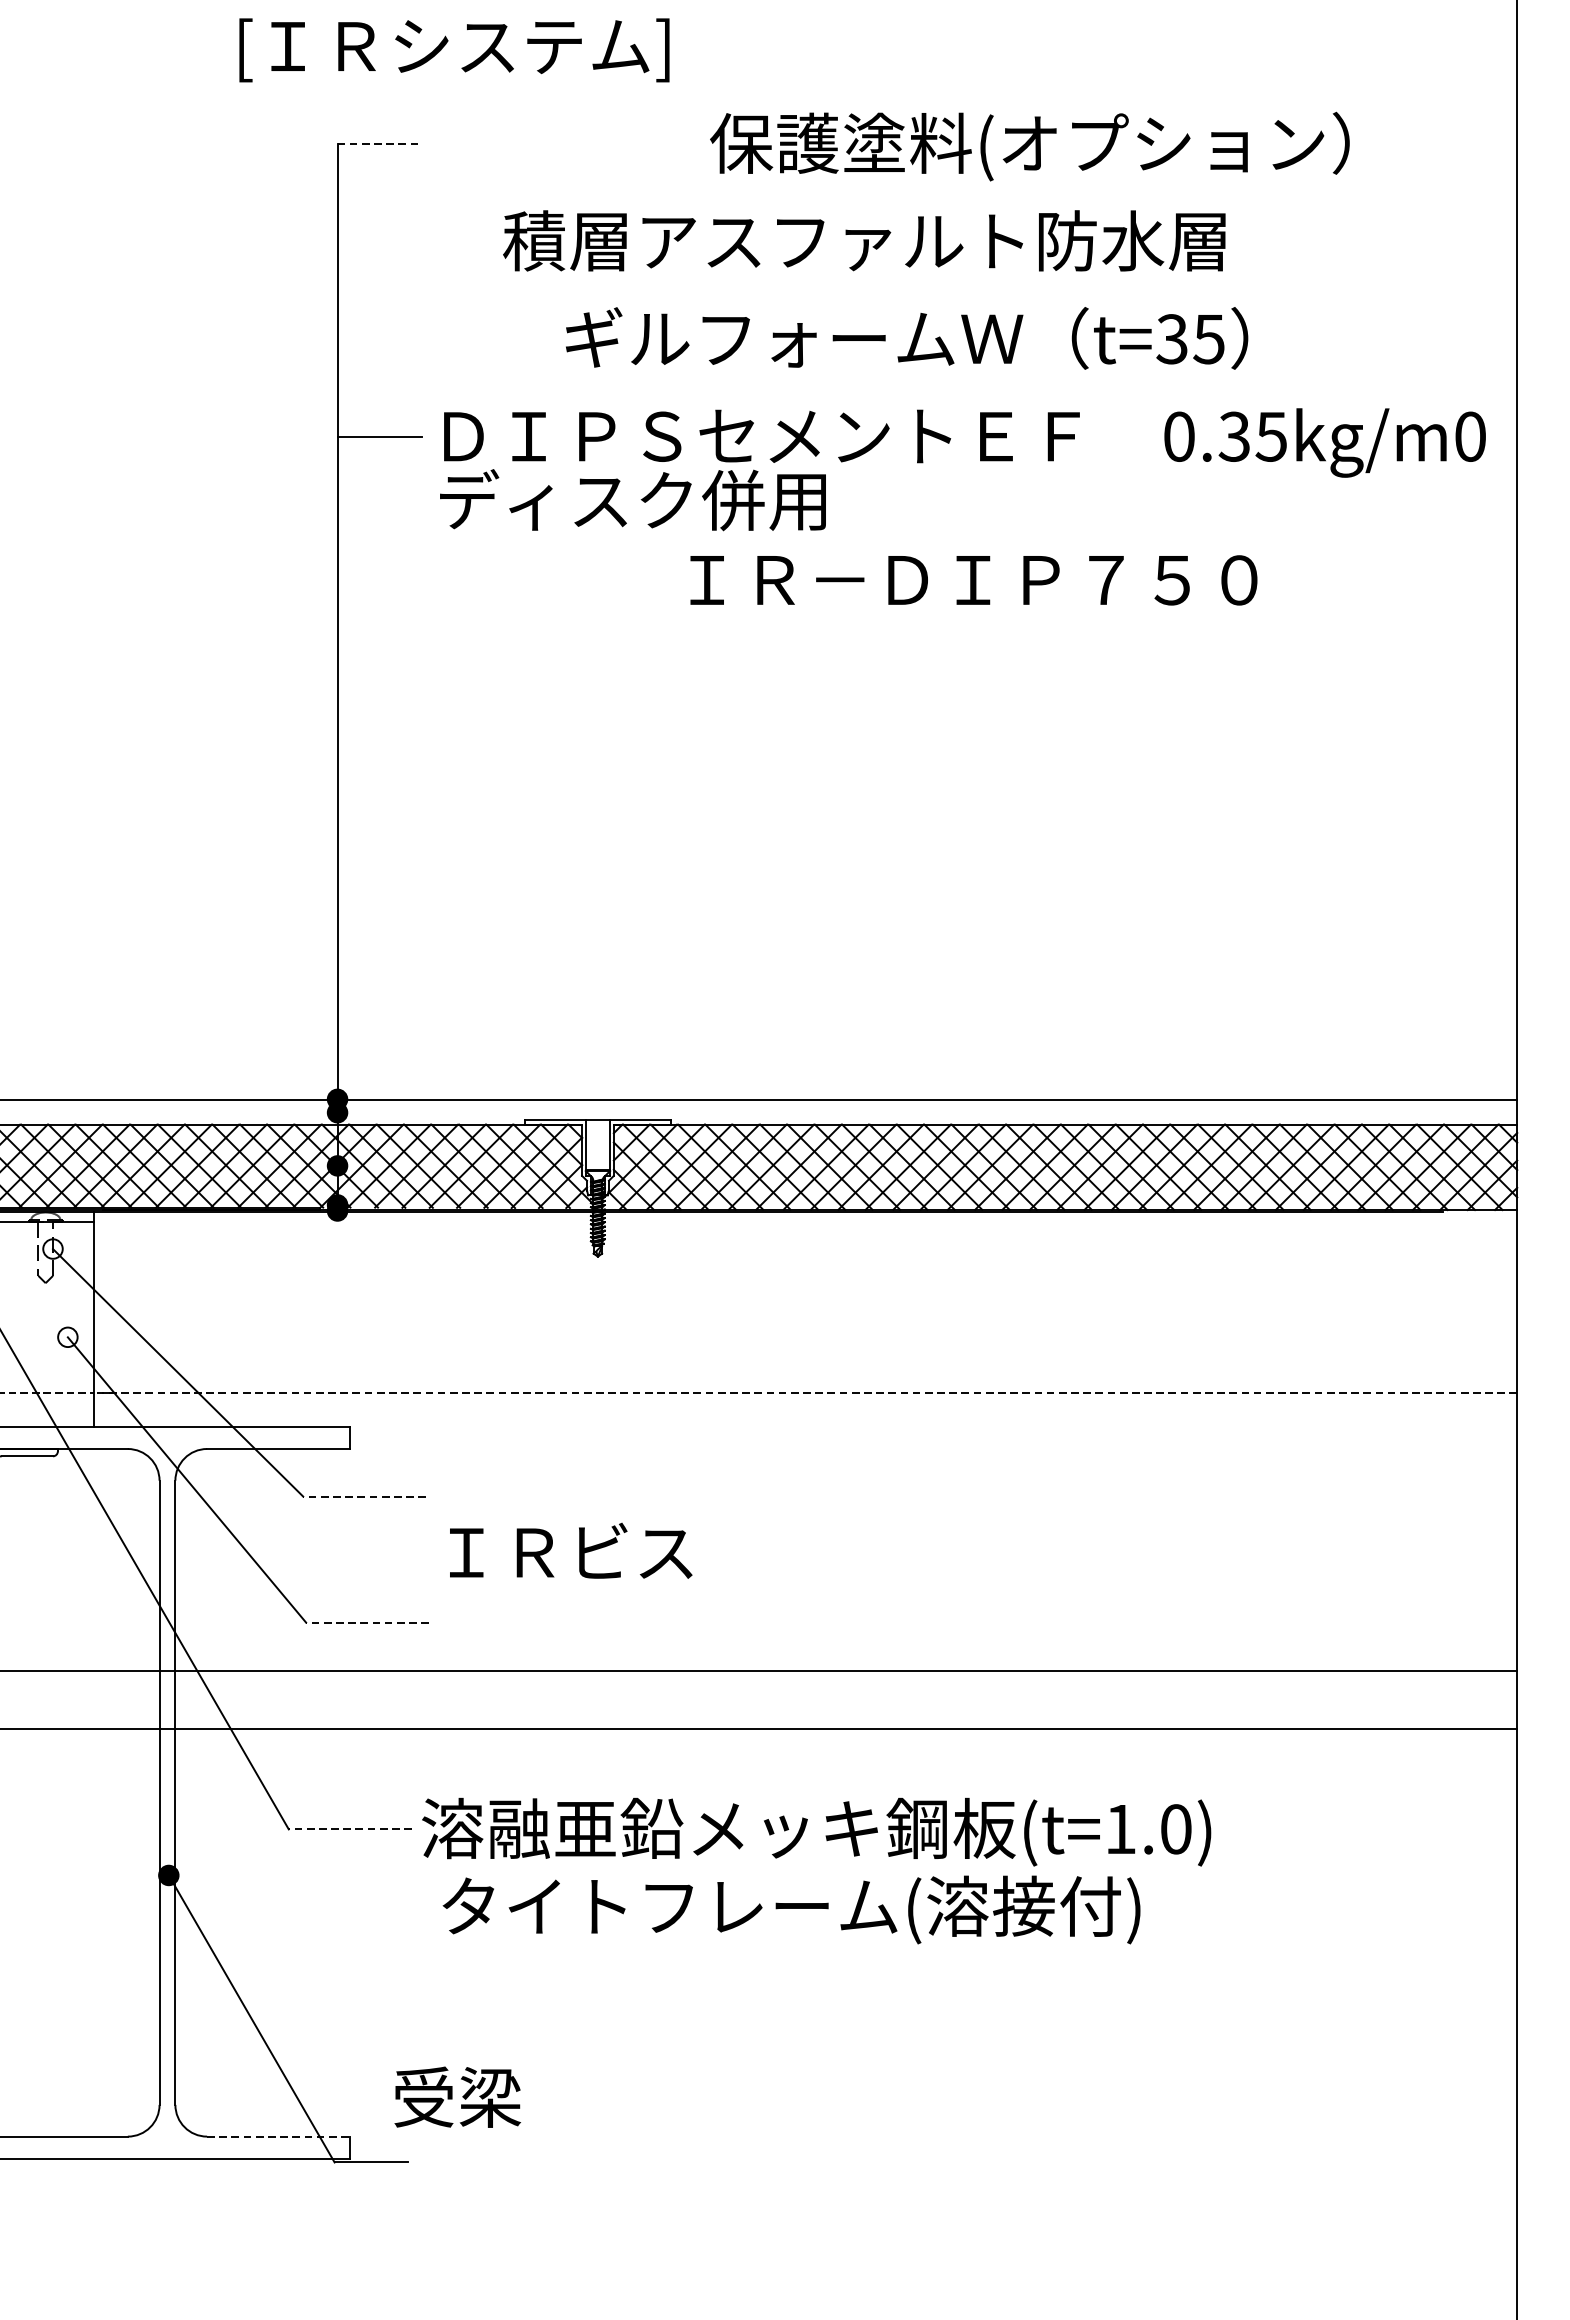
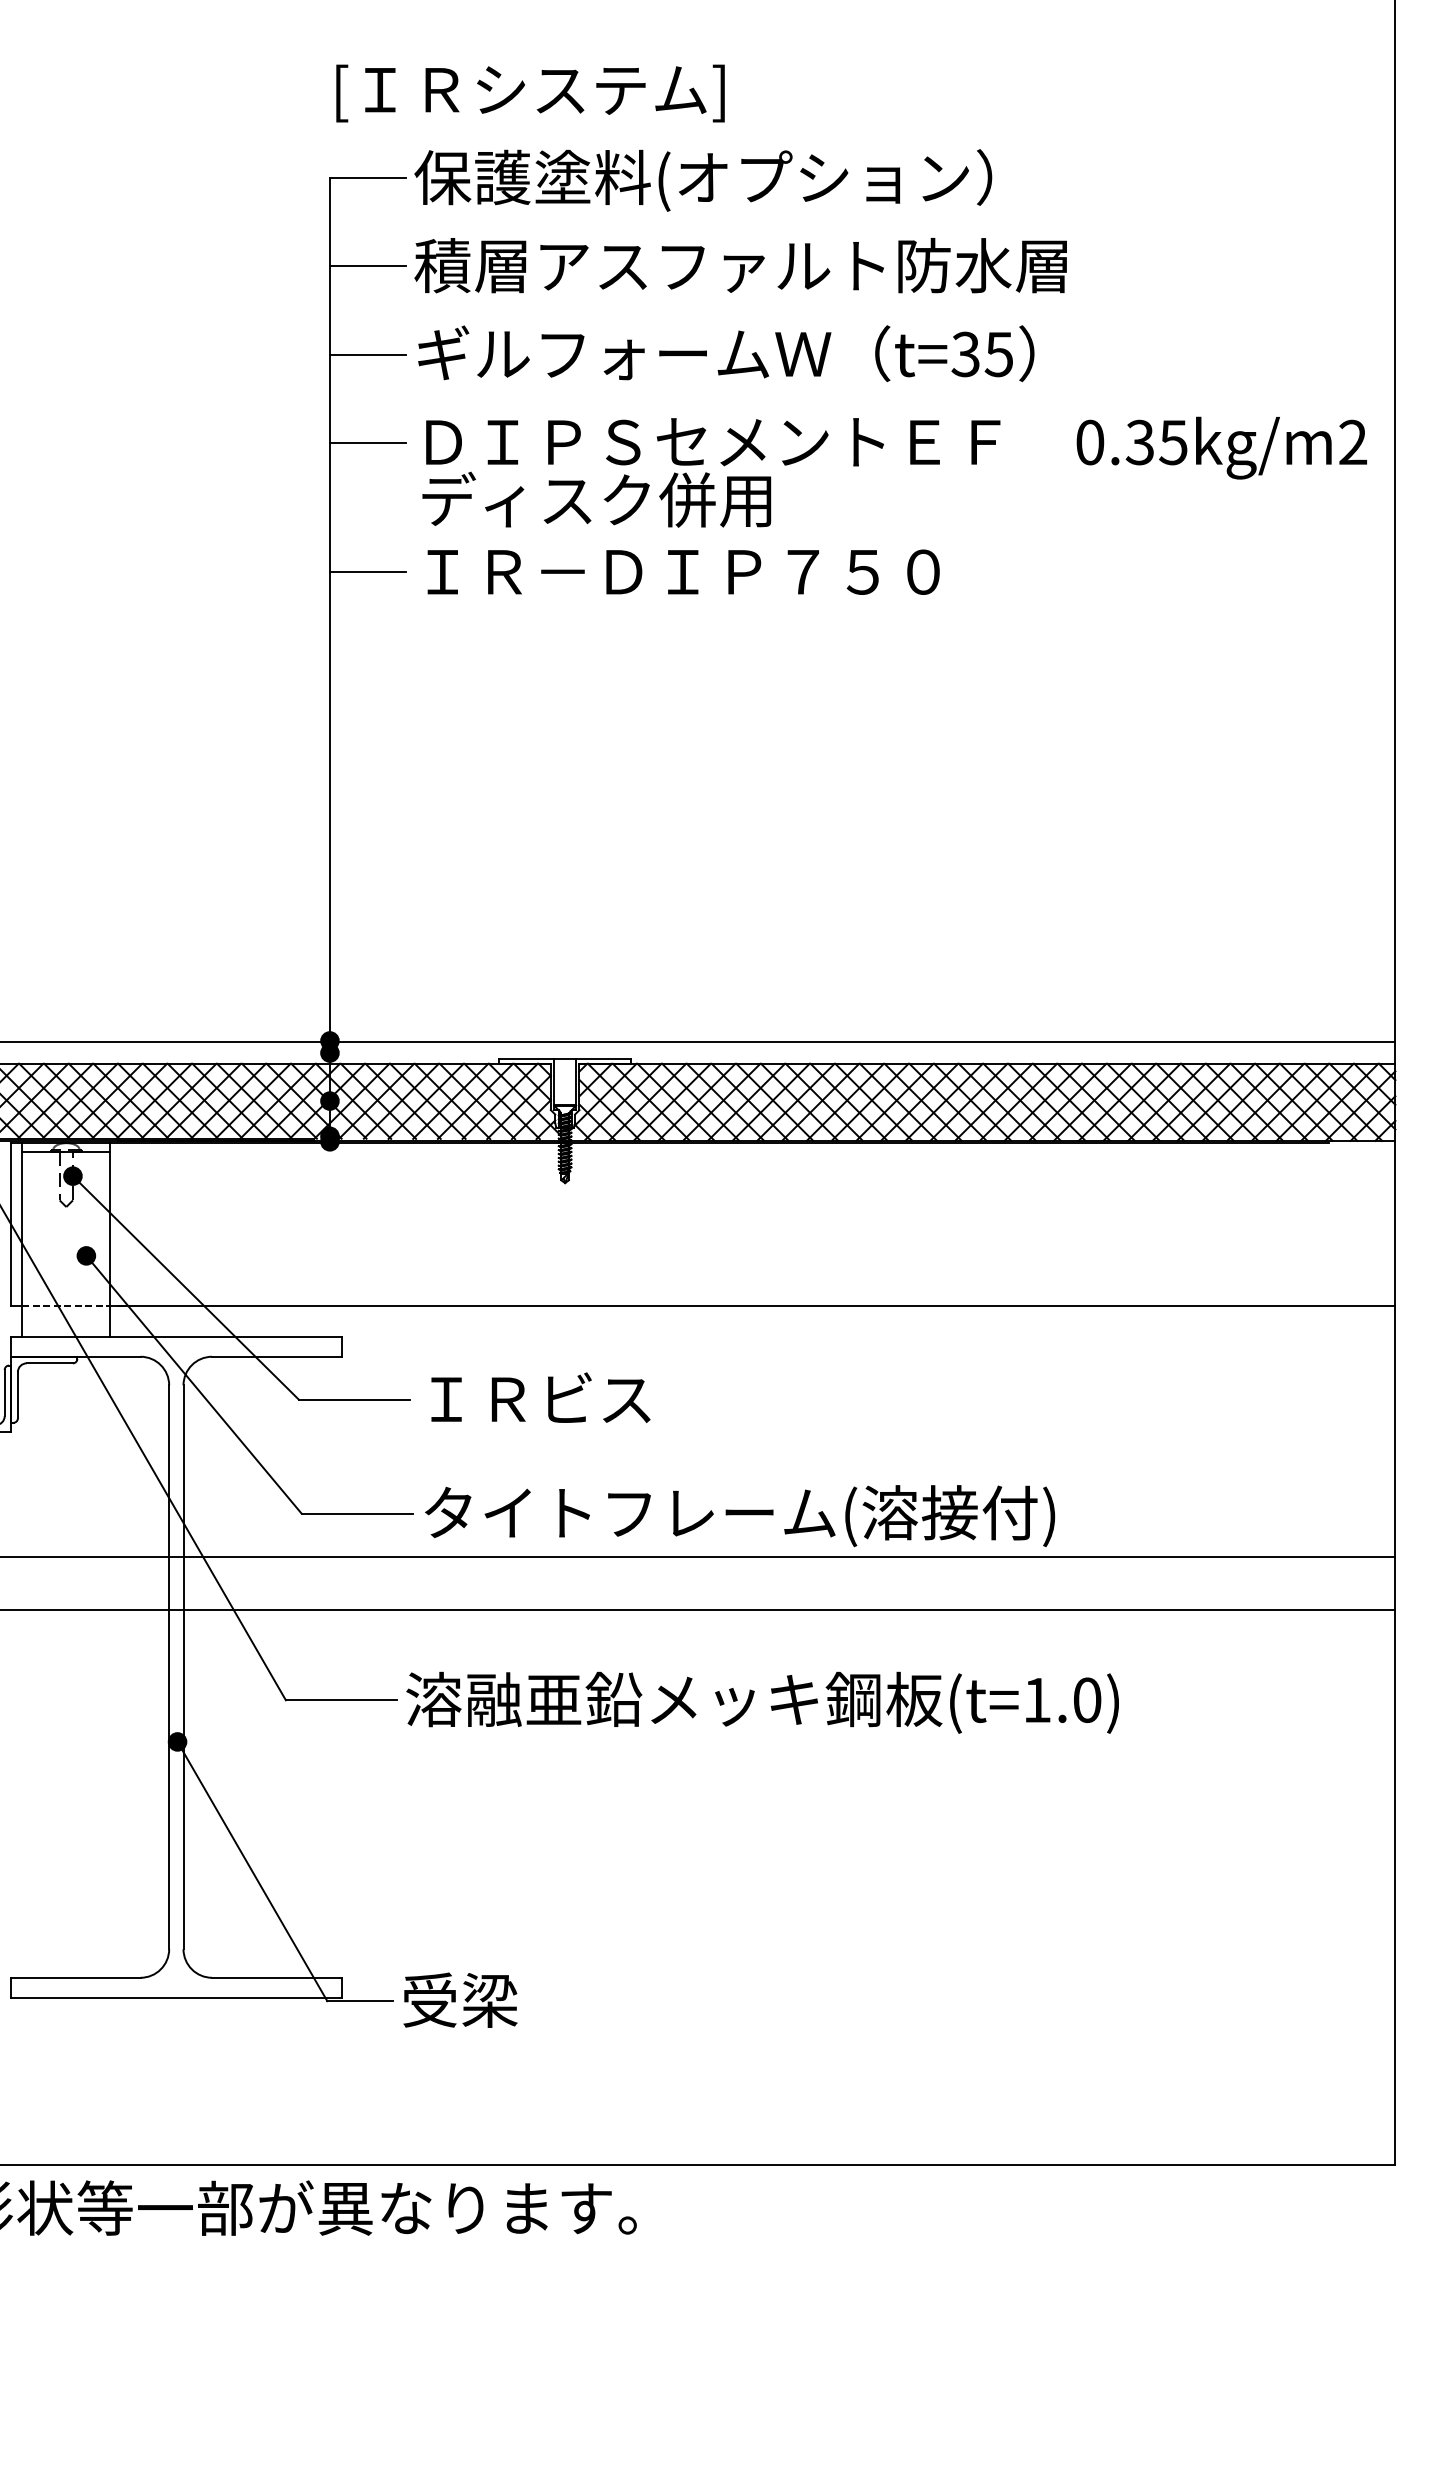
text: (454, 50) -> (530, 93), moved
line: (380, 144) -> (368, 178), dashed -> solid
text: (1030, 146) -> (703, 180), moved
text: (864, 240) -> (740, 265), moved
line: (379, 241) -> (367, 266), added
text: (907, 338) -> (726, 353), moved
line: (379, 339) -> (367, 354), added
text: (1470, 436) -> (1353, 442), 0.35kg/m0 -> 0.35kg/m2
text: (973, 579) -> (683, 571), moved
line: (379, 580) -> (367, 572), added
fill: (52, 1248) -> (72, 1175), added
fill: (67, 1336) -> (86, 1255), added
line: (805, 1393) -> (752, 1306), dashed -> solid
line: (363, 1496) -> (353, 1399), dashed -> solid
text: (570, 1550) -> (540, 1397), moved
line: (366, 1622) -> (356, 1513), dashed -> solid
line: (350, 1829) -> (341, 1700), dashed -> solid
text: (792, 1910) -> (740, 1516), moved
text: (457, 2096) -> (460, 1999), moved
line: (278, 2136) -> (276, 1977), dashed -> solid

